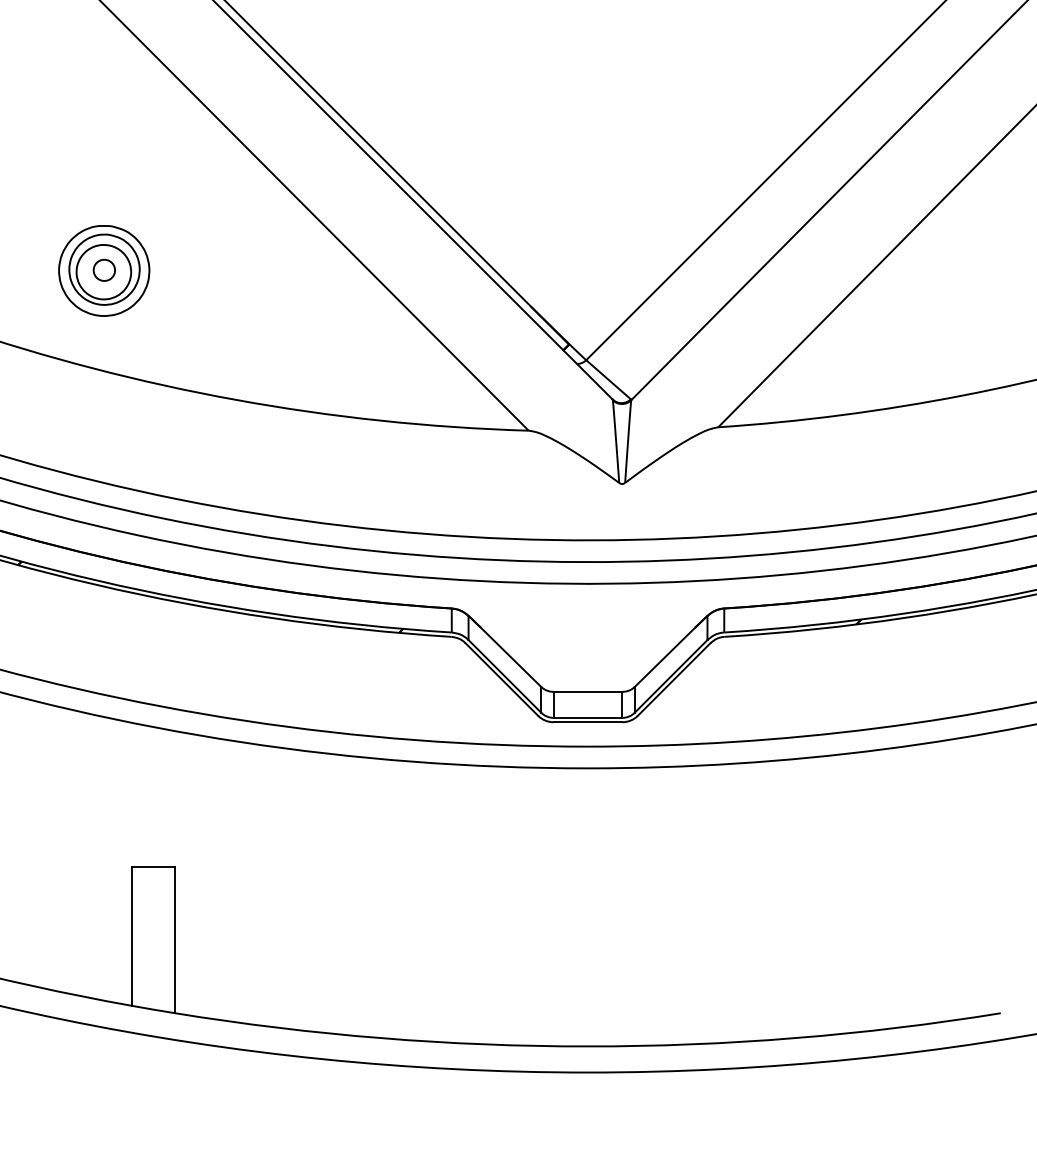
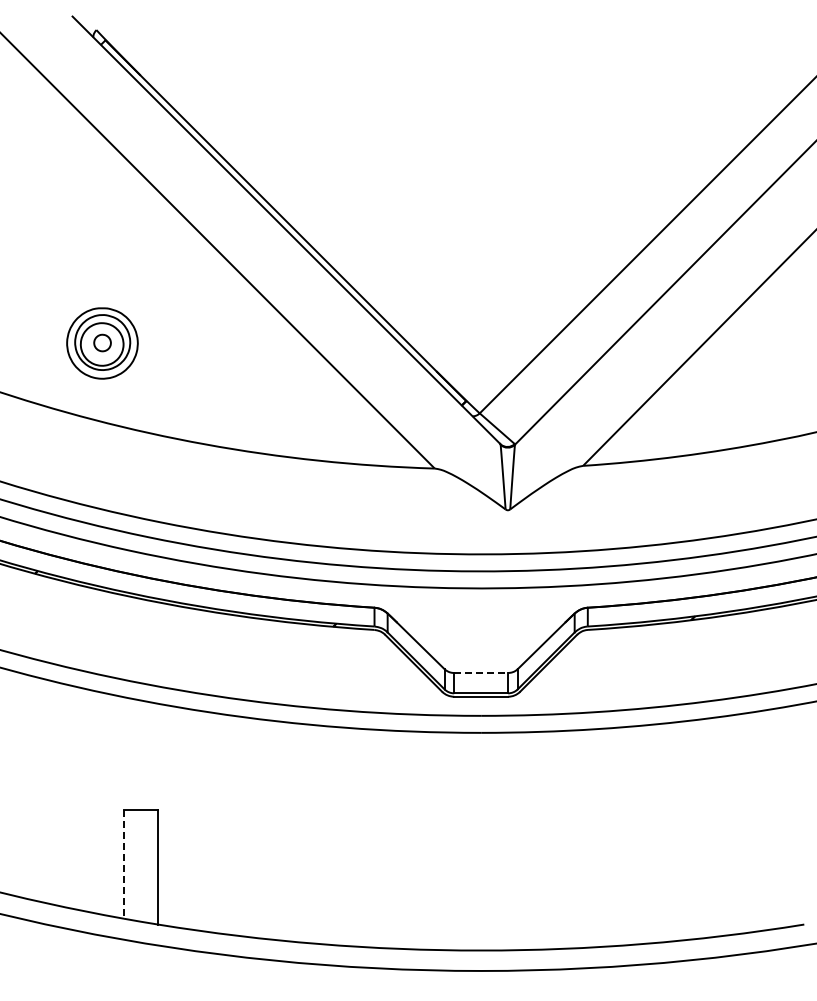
line: (588, 691) -> (481, 672), solid -> dashed
line: (132, 936) -> (124, 864), solid -> dashed

